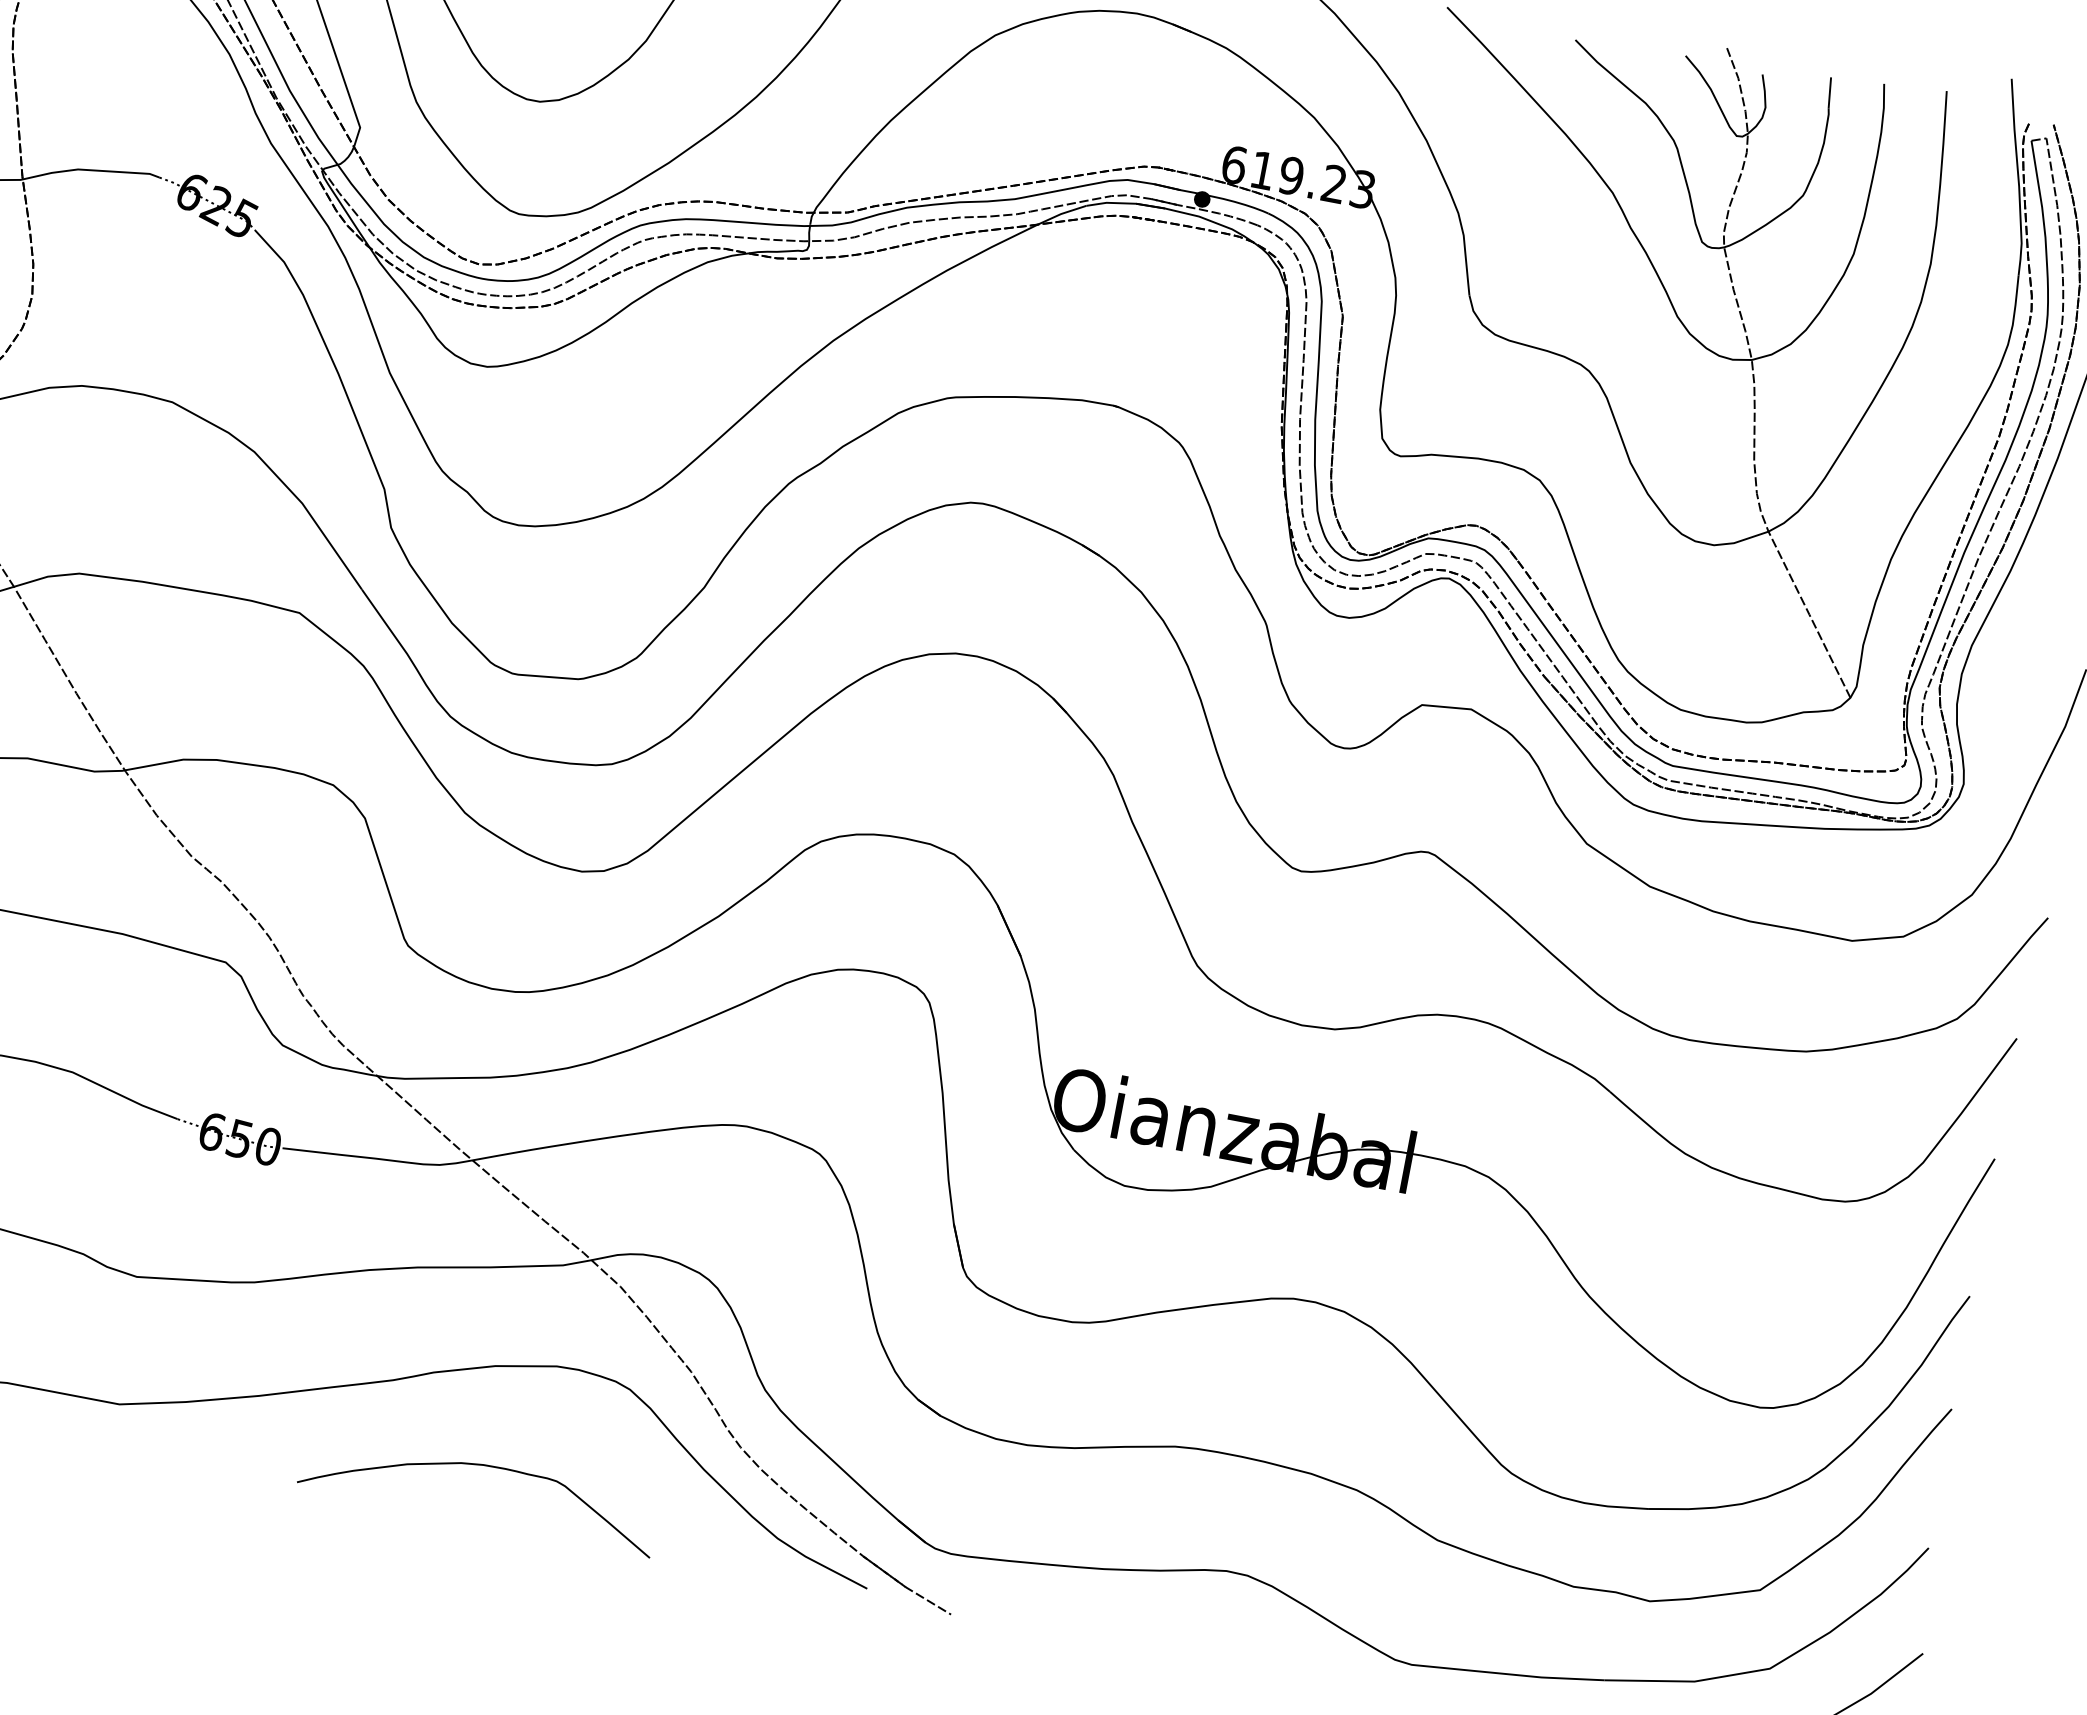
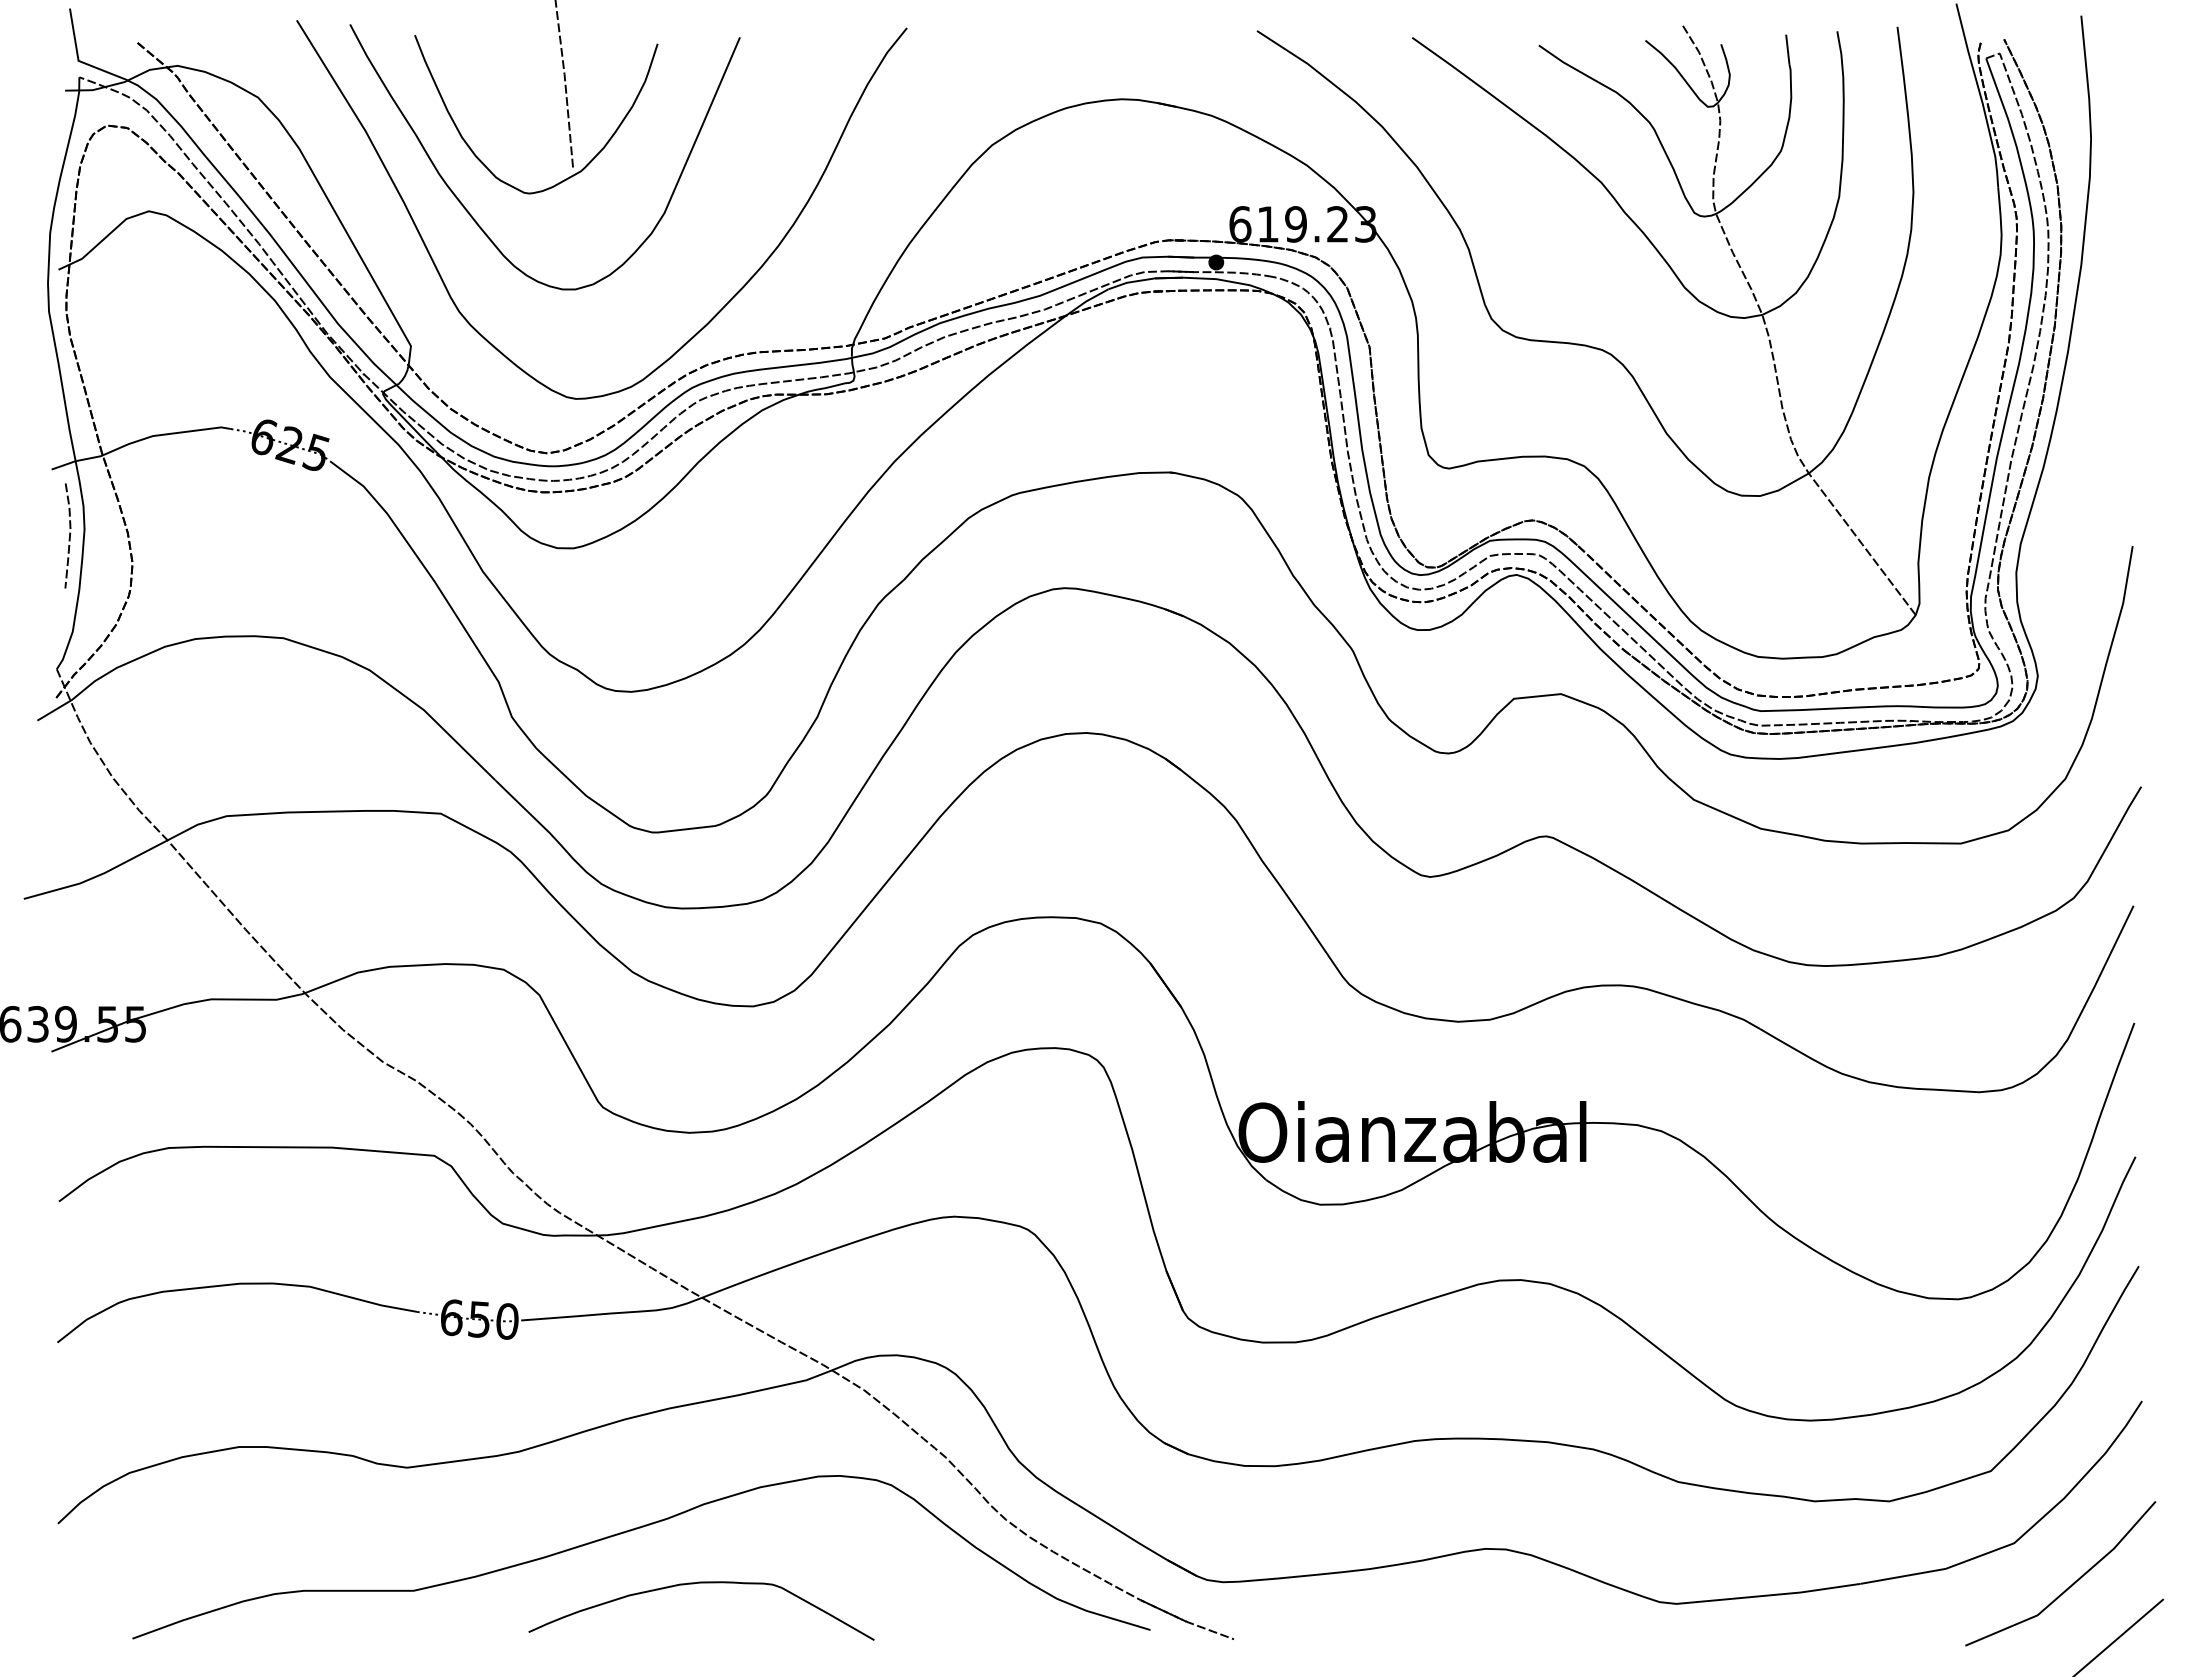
curve: (476, 1465) -> (694, 1584), moved

